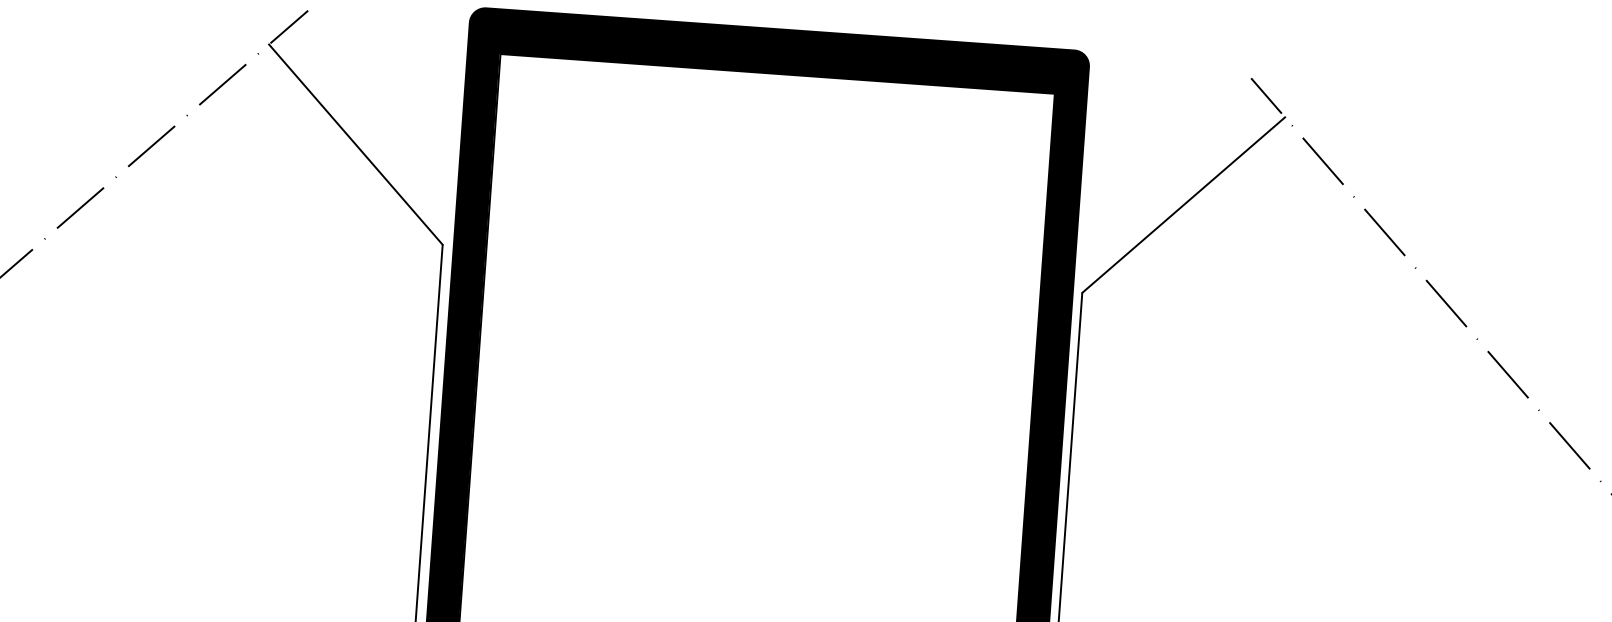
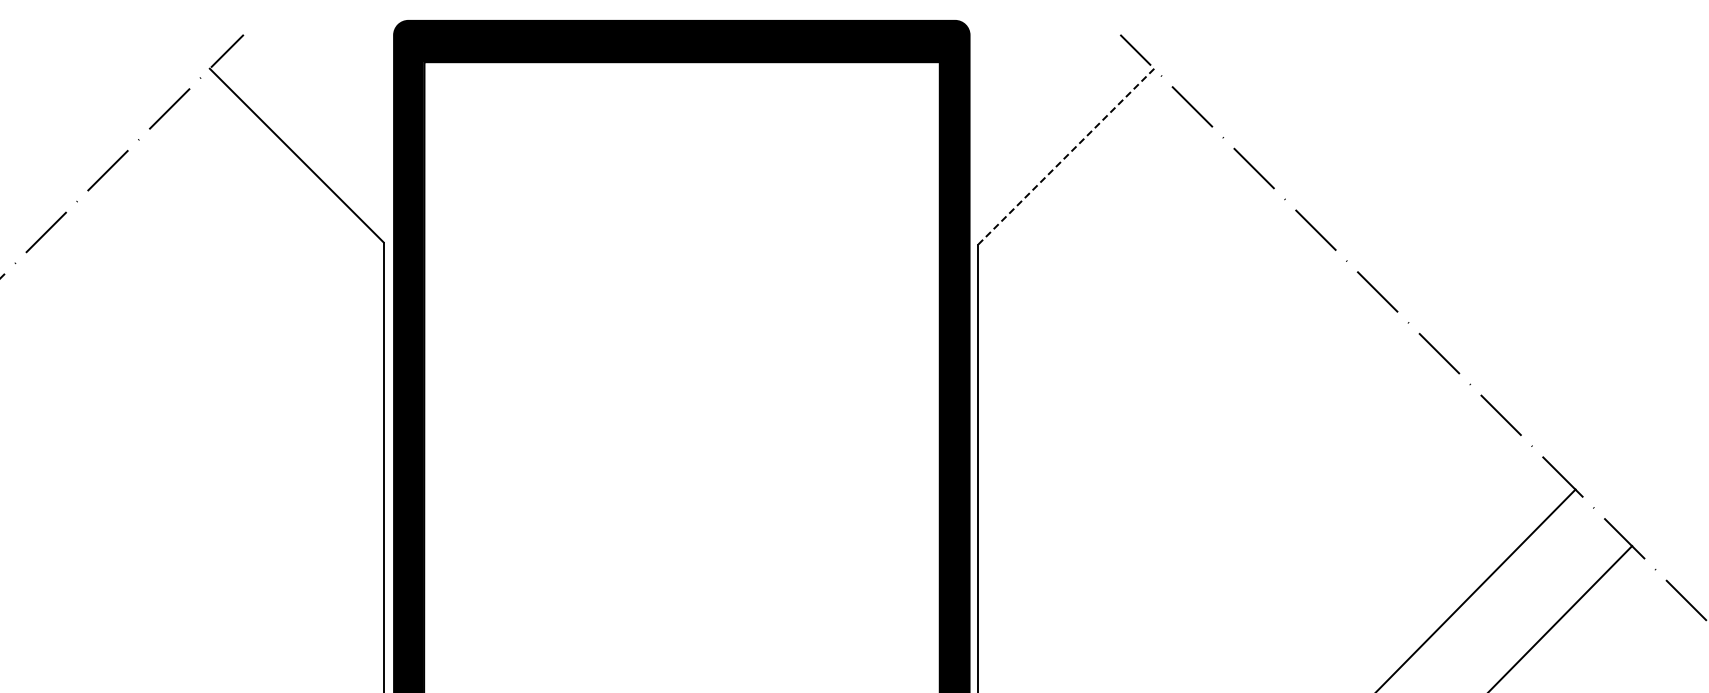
line: (1182, 204) -> (1065, 156), solid -> dashed

